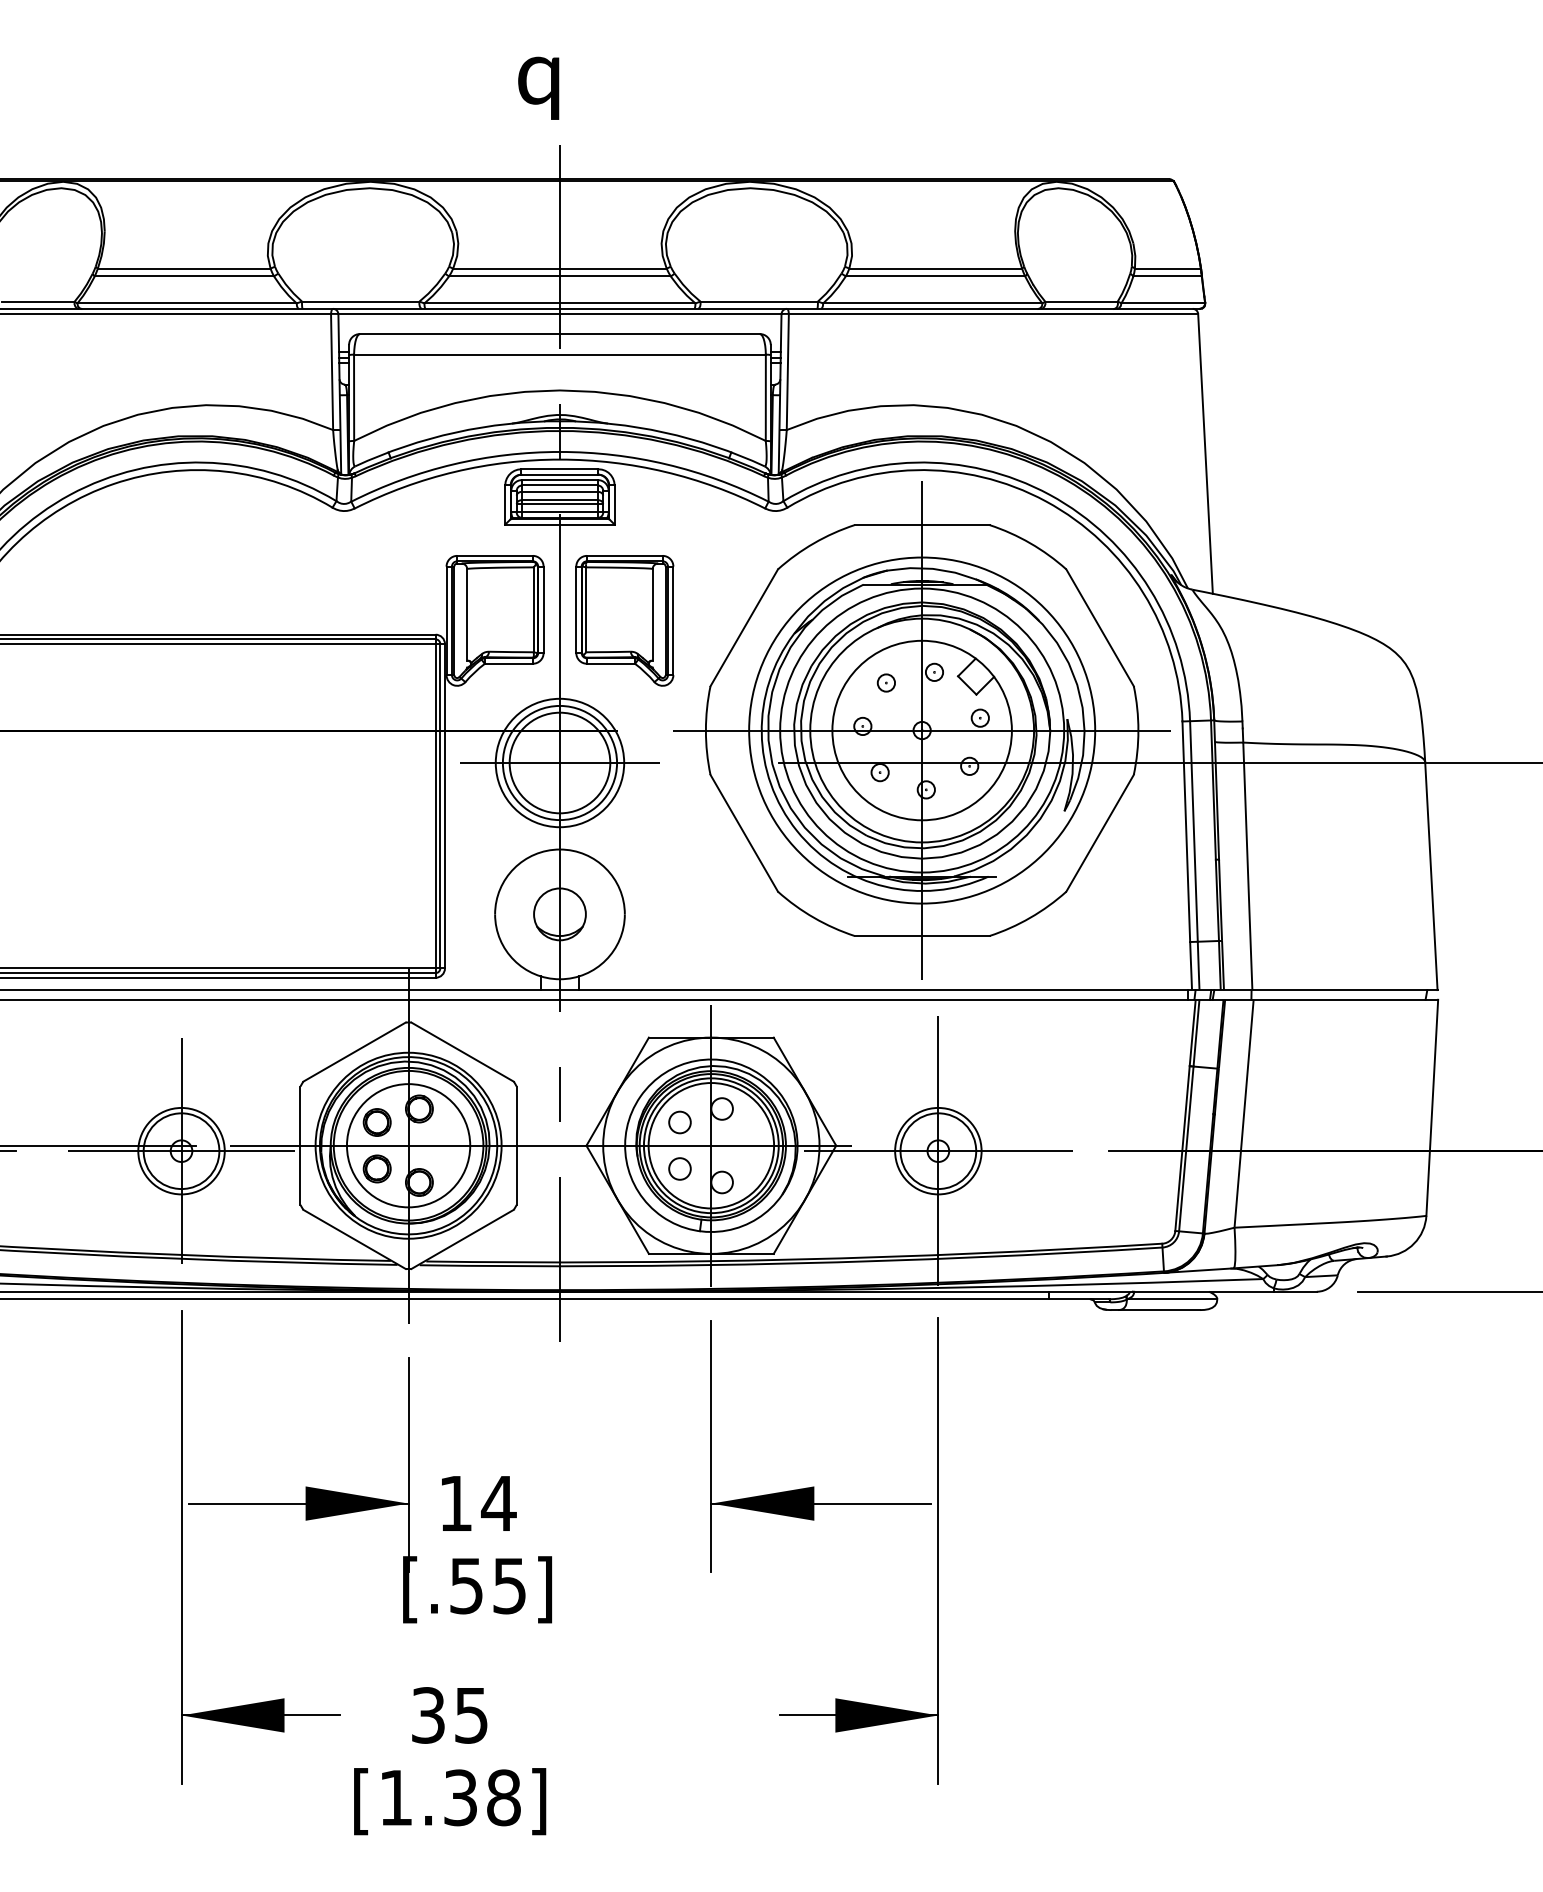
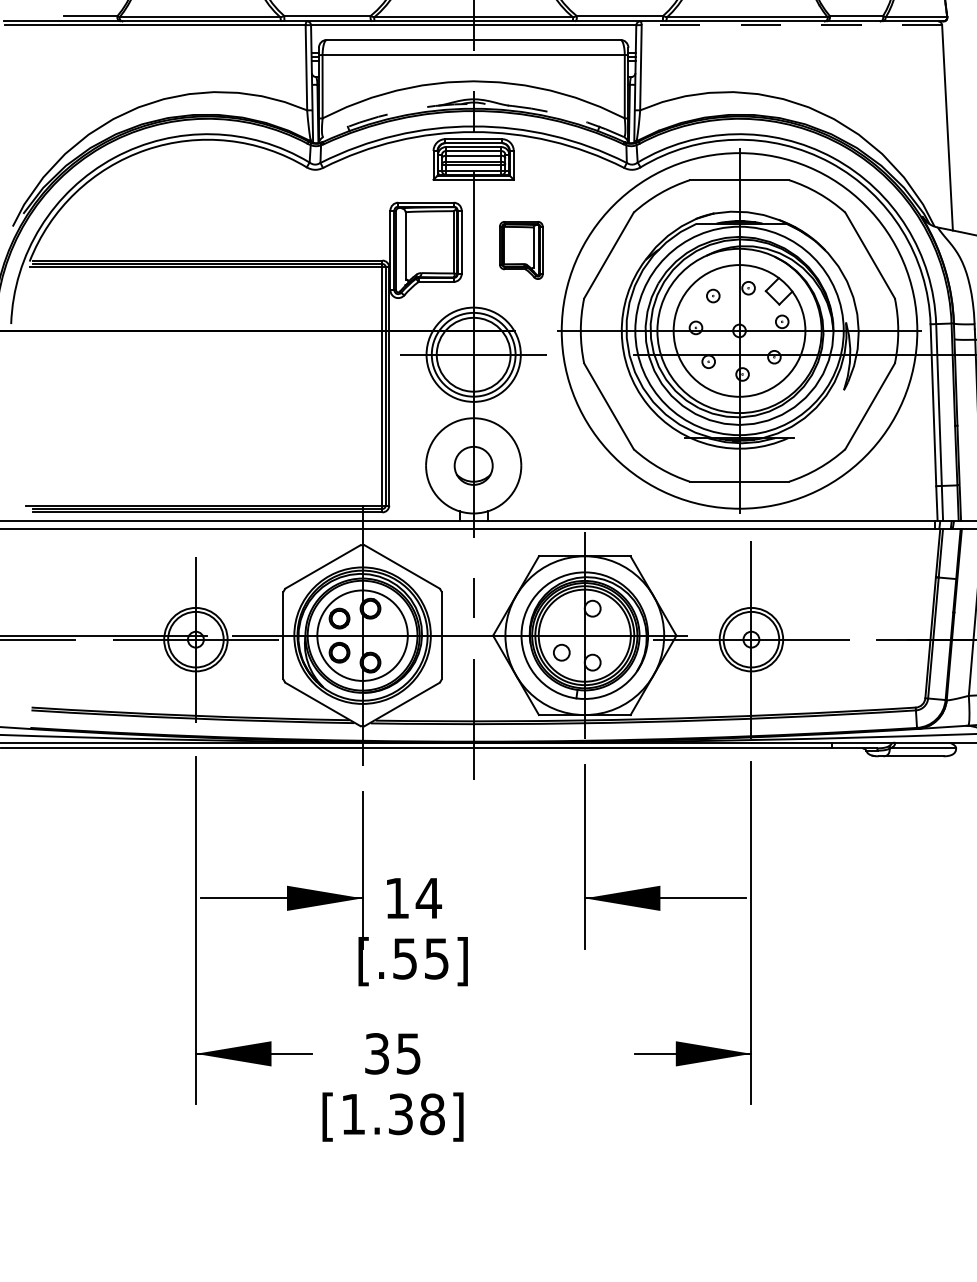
line: (993, 314) -> (791, 25), solid -> dashed
arc: (559, 421) -> (473, 104), solid -> dashed
part: (624, 620) -> (521, 250), size x0.6
circle: (922, 730) -> (739, 330), size x1.4
circle: (679, 1122) -> (561, 618), removed

